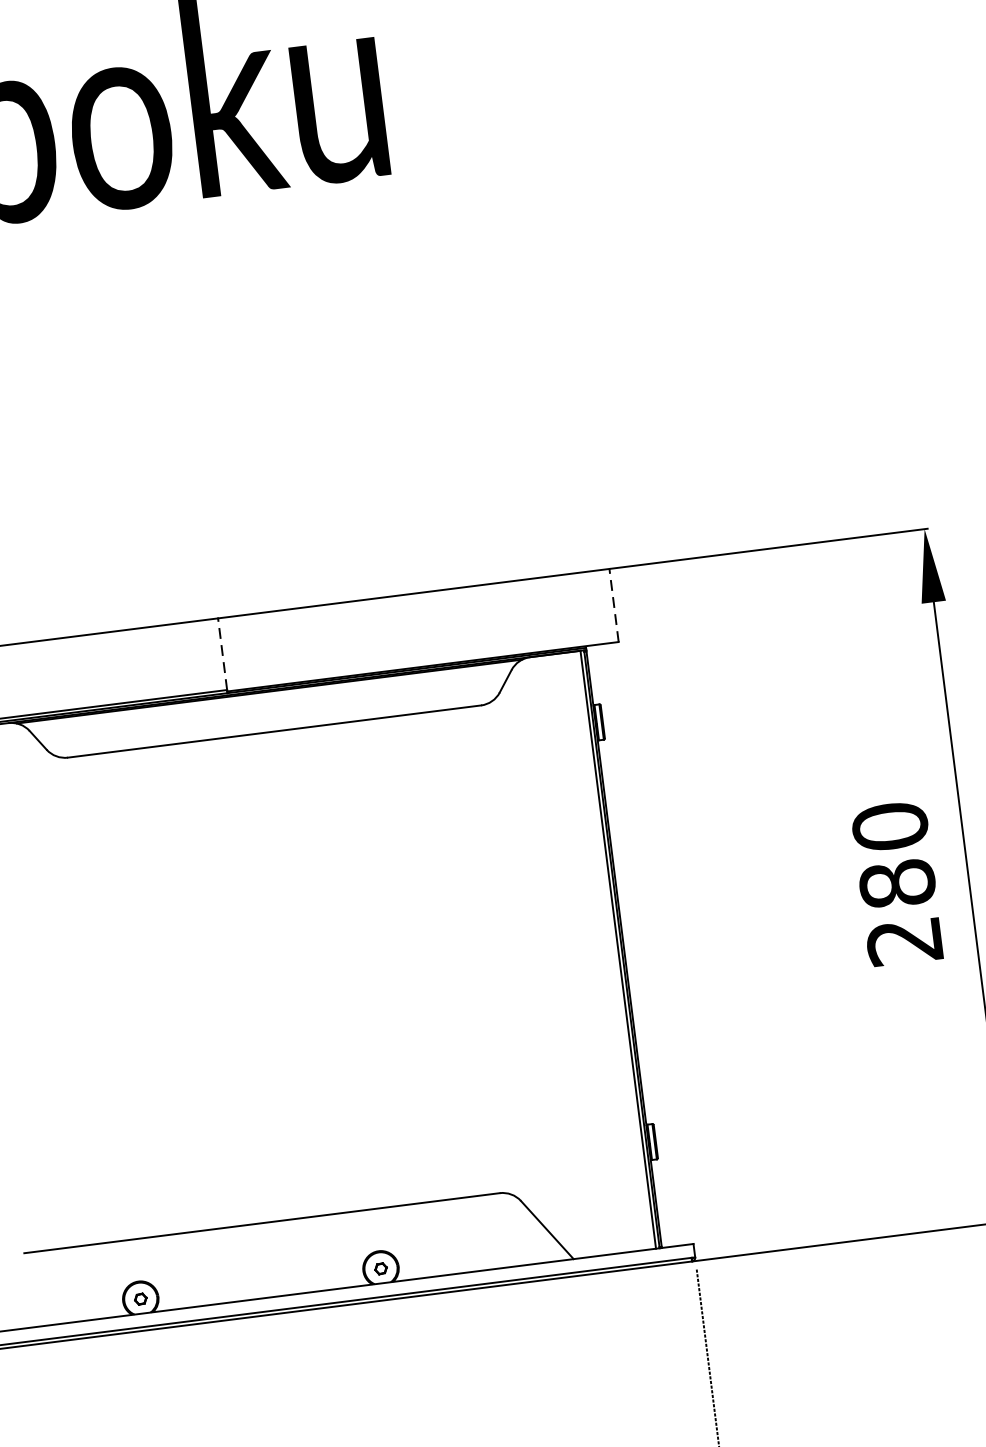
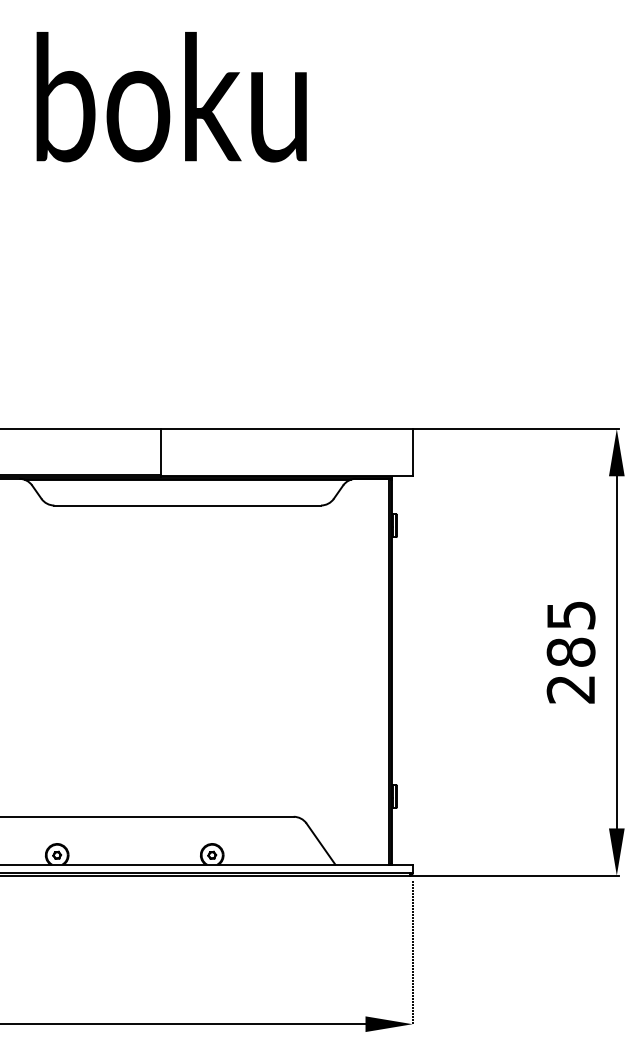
line: (614, 605) -> (413, 452), dashed -> solid
line: (221, 653) -> (160, 451), dashed -> solid
text: (889, 825) -> (570, 614), 280 -> 285

